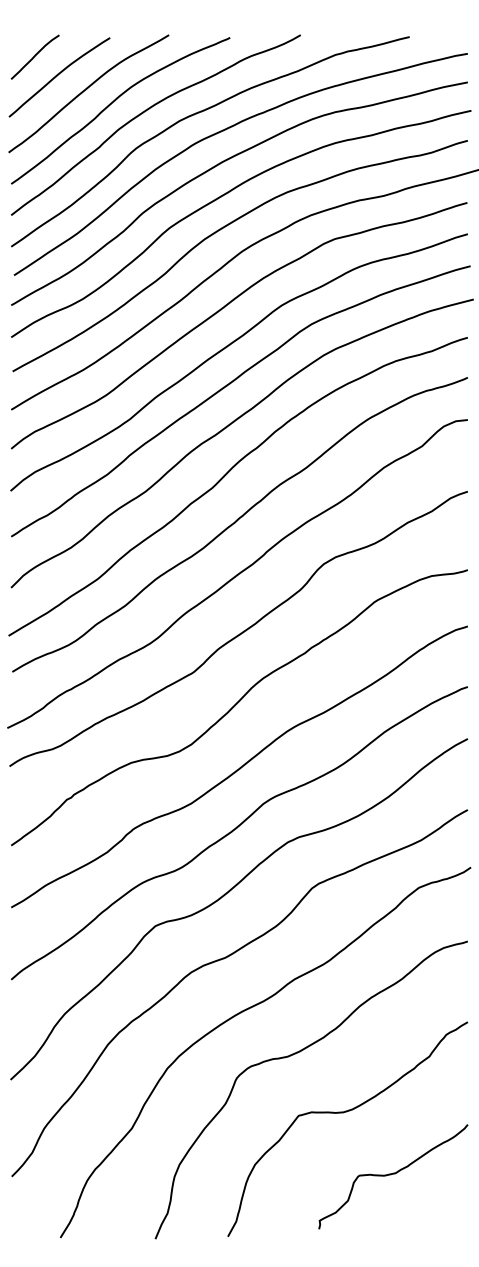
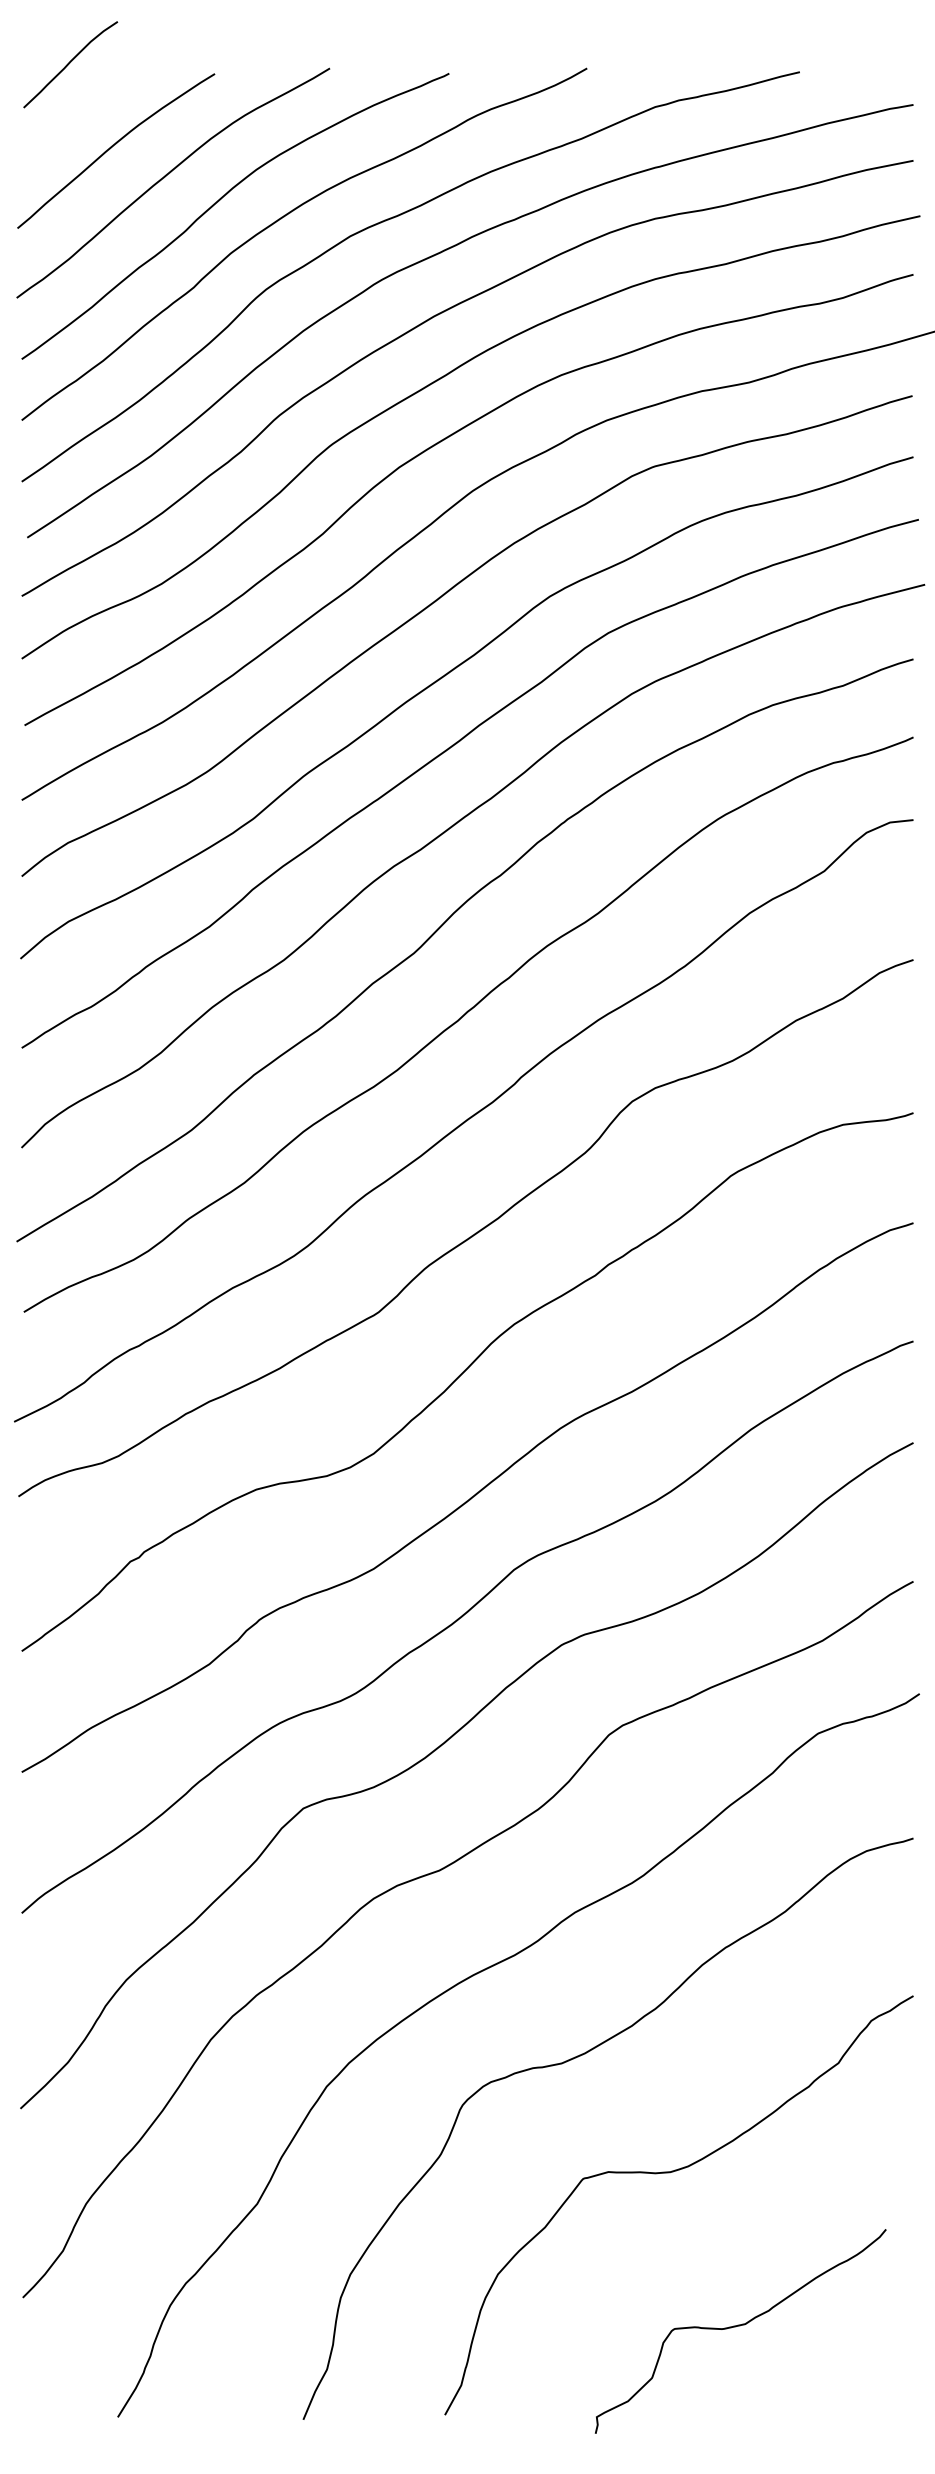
curve: (34, 56) -> (69, 63), moved
curve: (393, 1174) -> (740, 2326), moved

